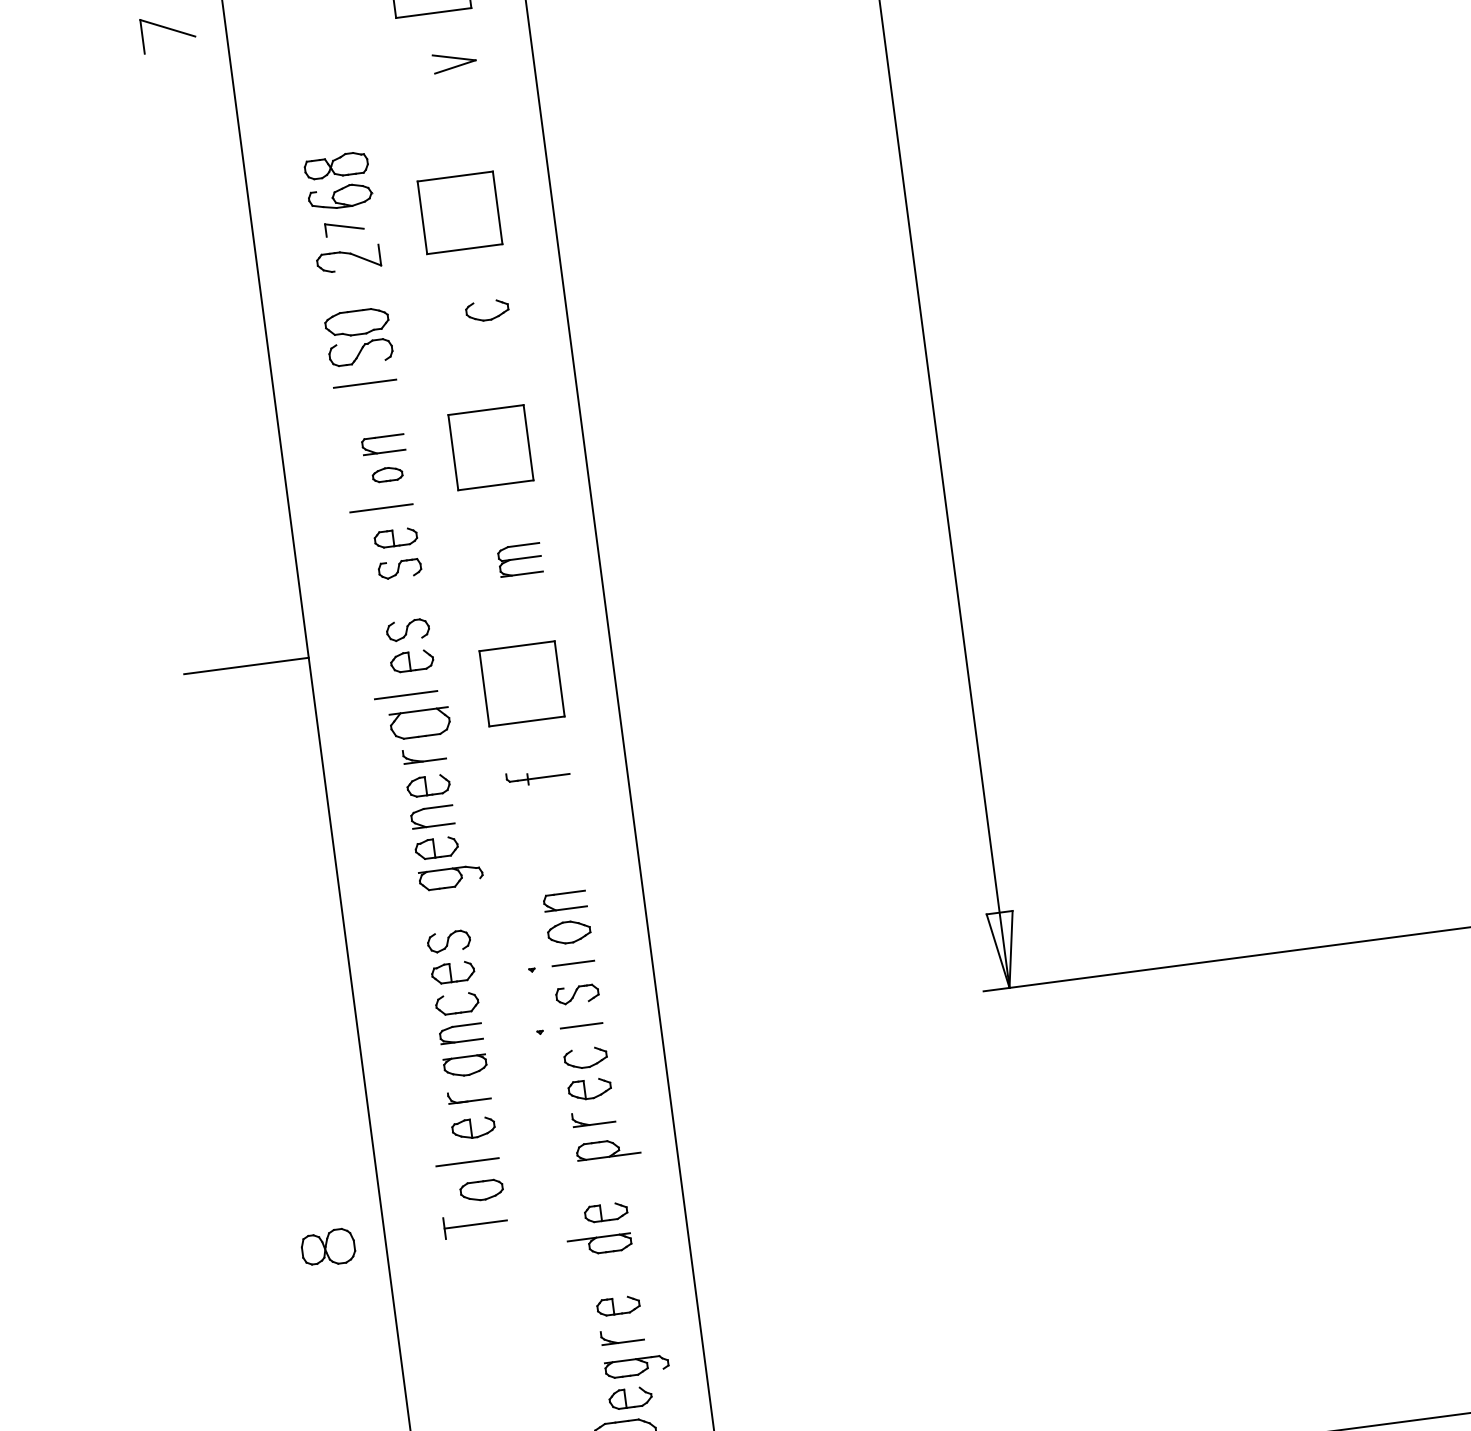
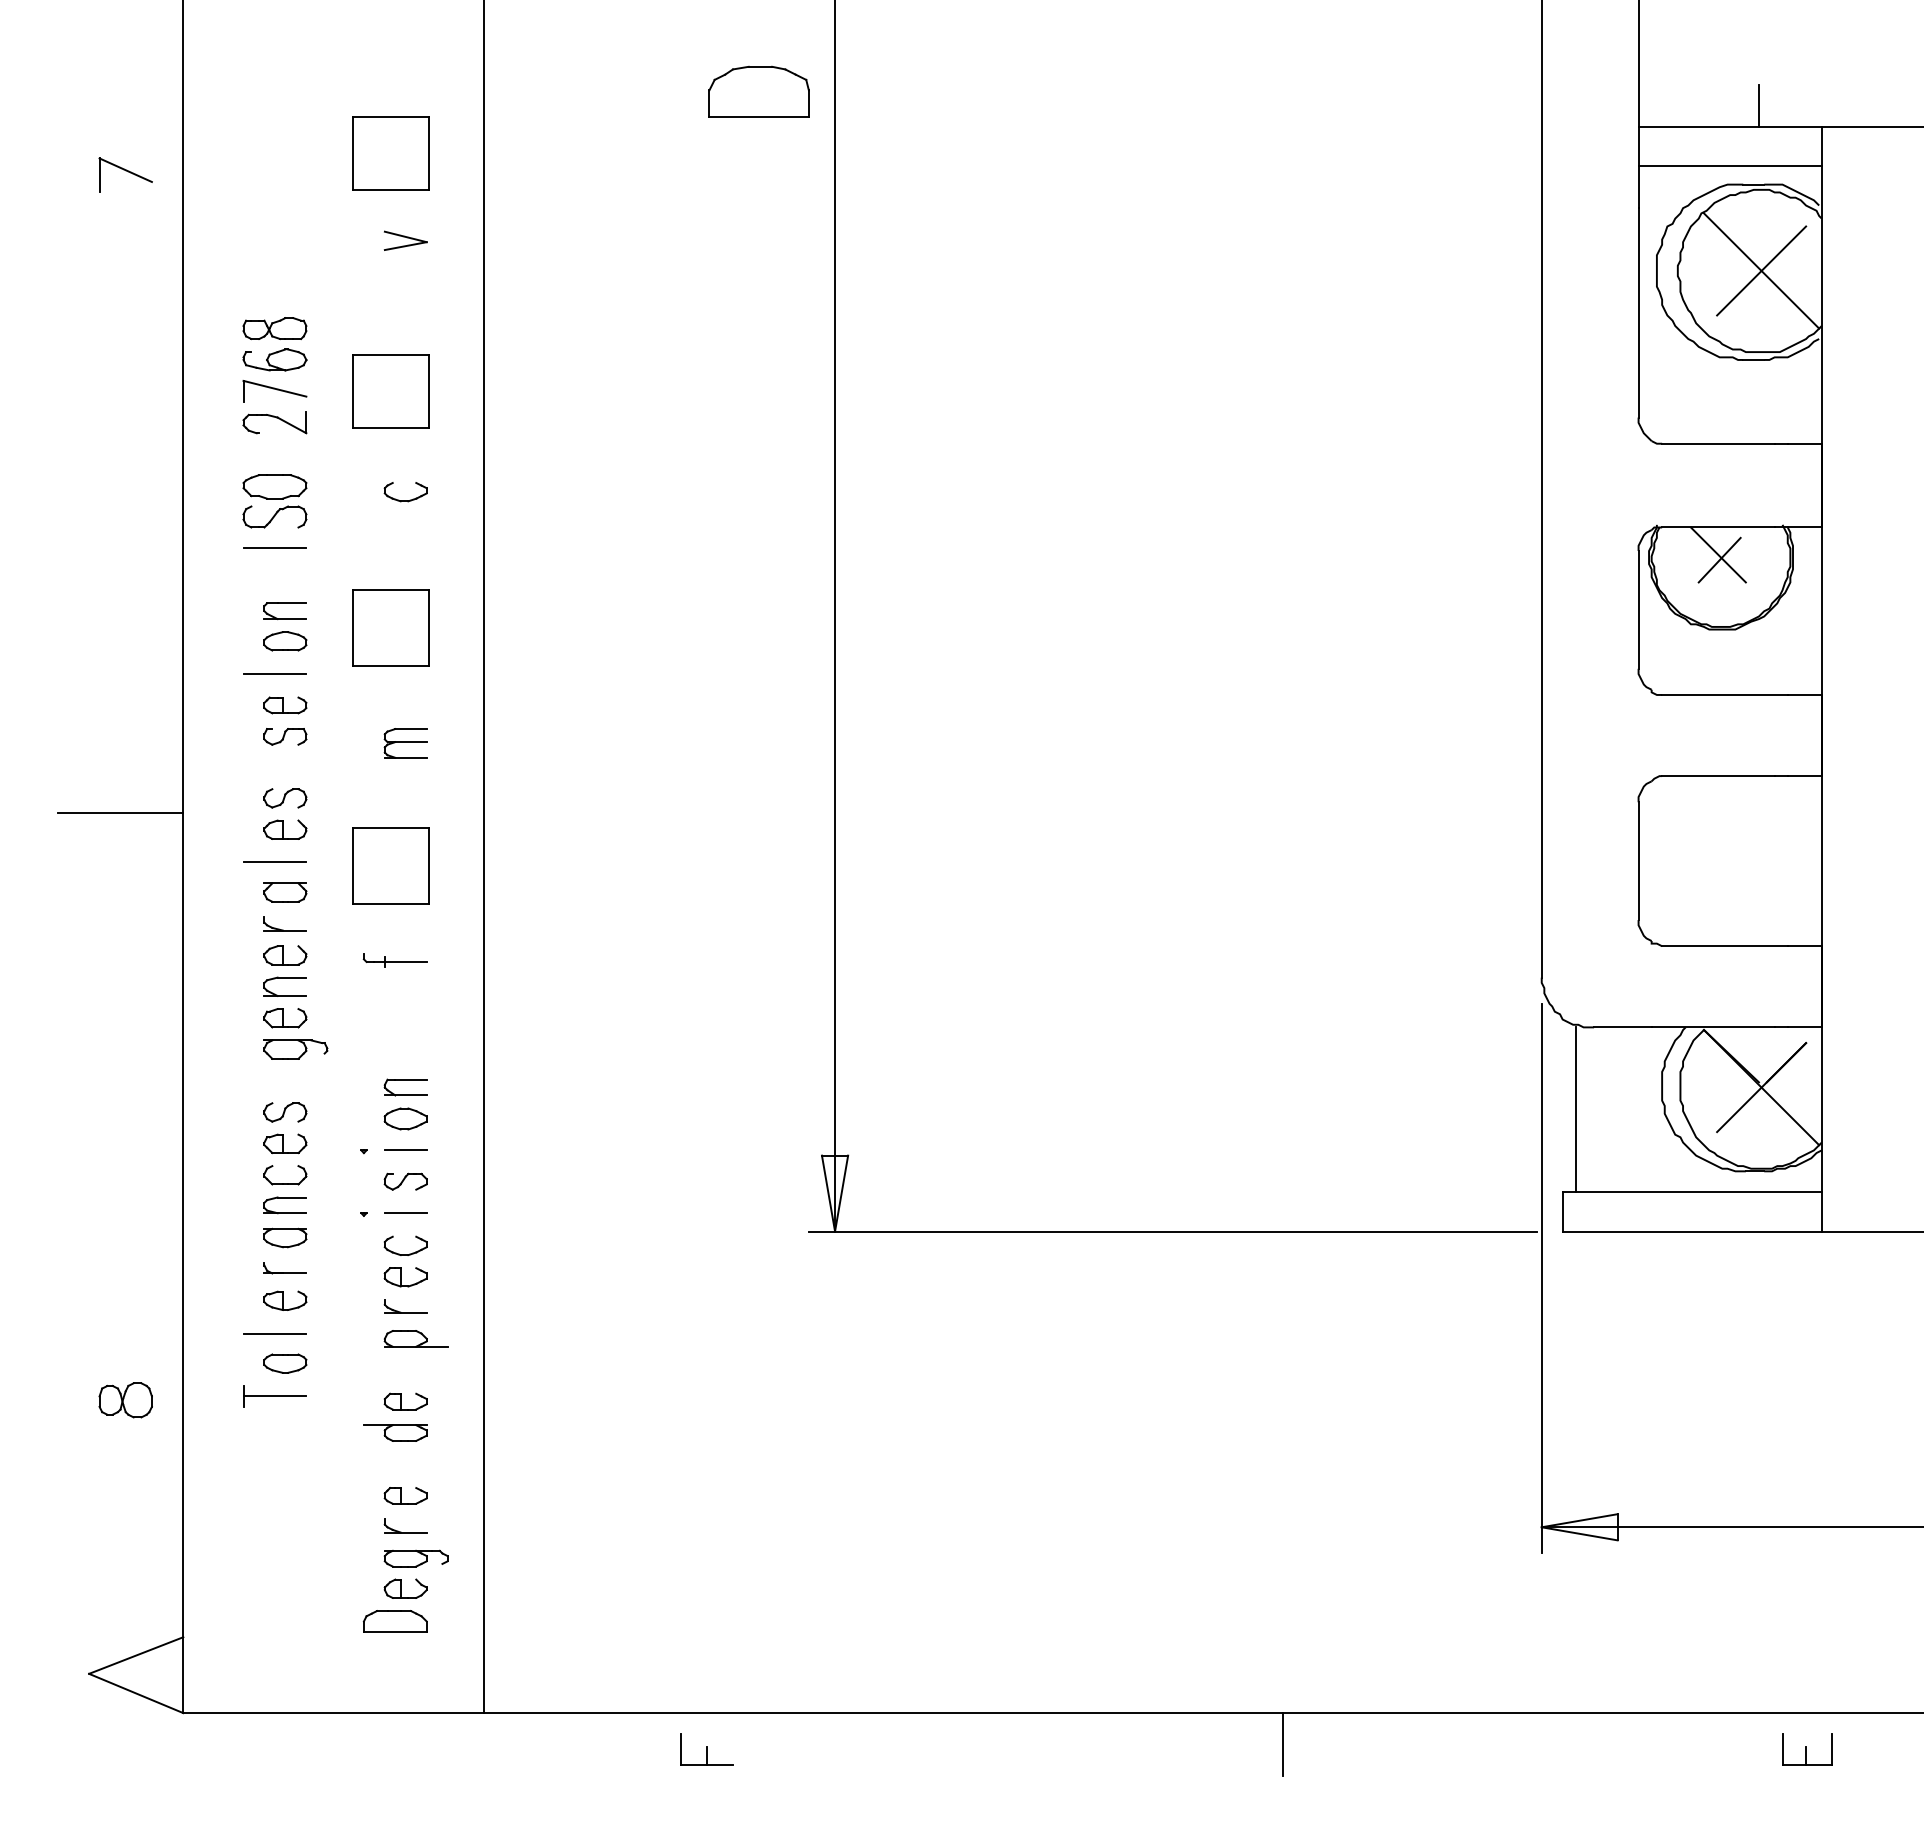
part: (344, 228) -> (274, 391), size x1.67
part: (387, 474) -> (285, 641), size x1.43
part: (420, 723) -> (285, 892), size x0.71

